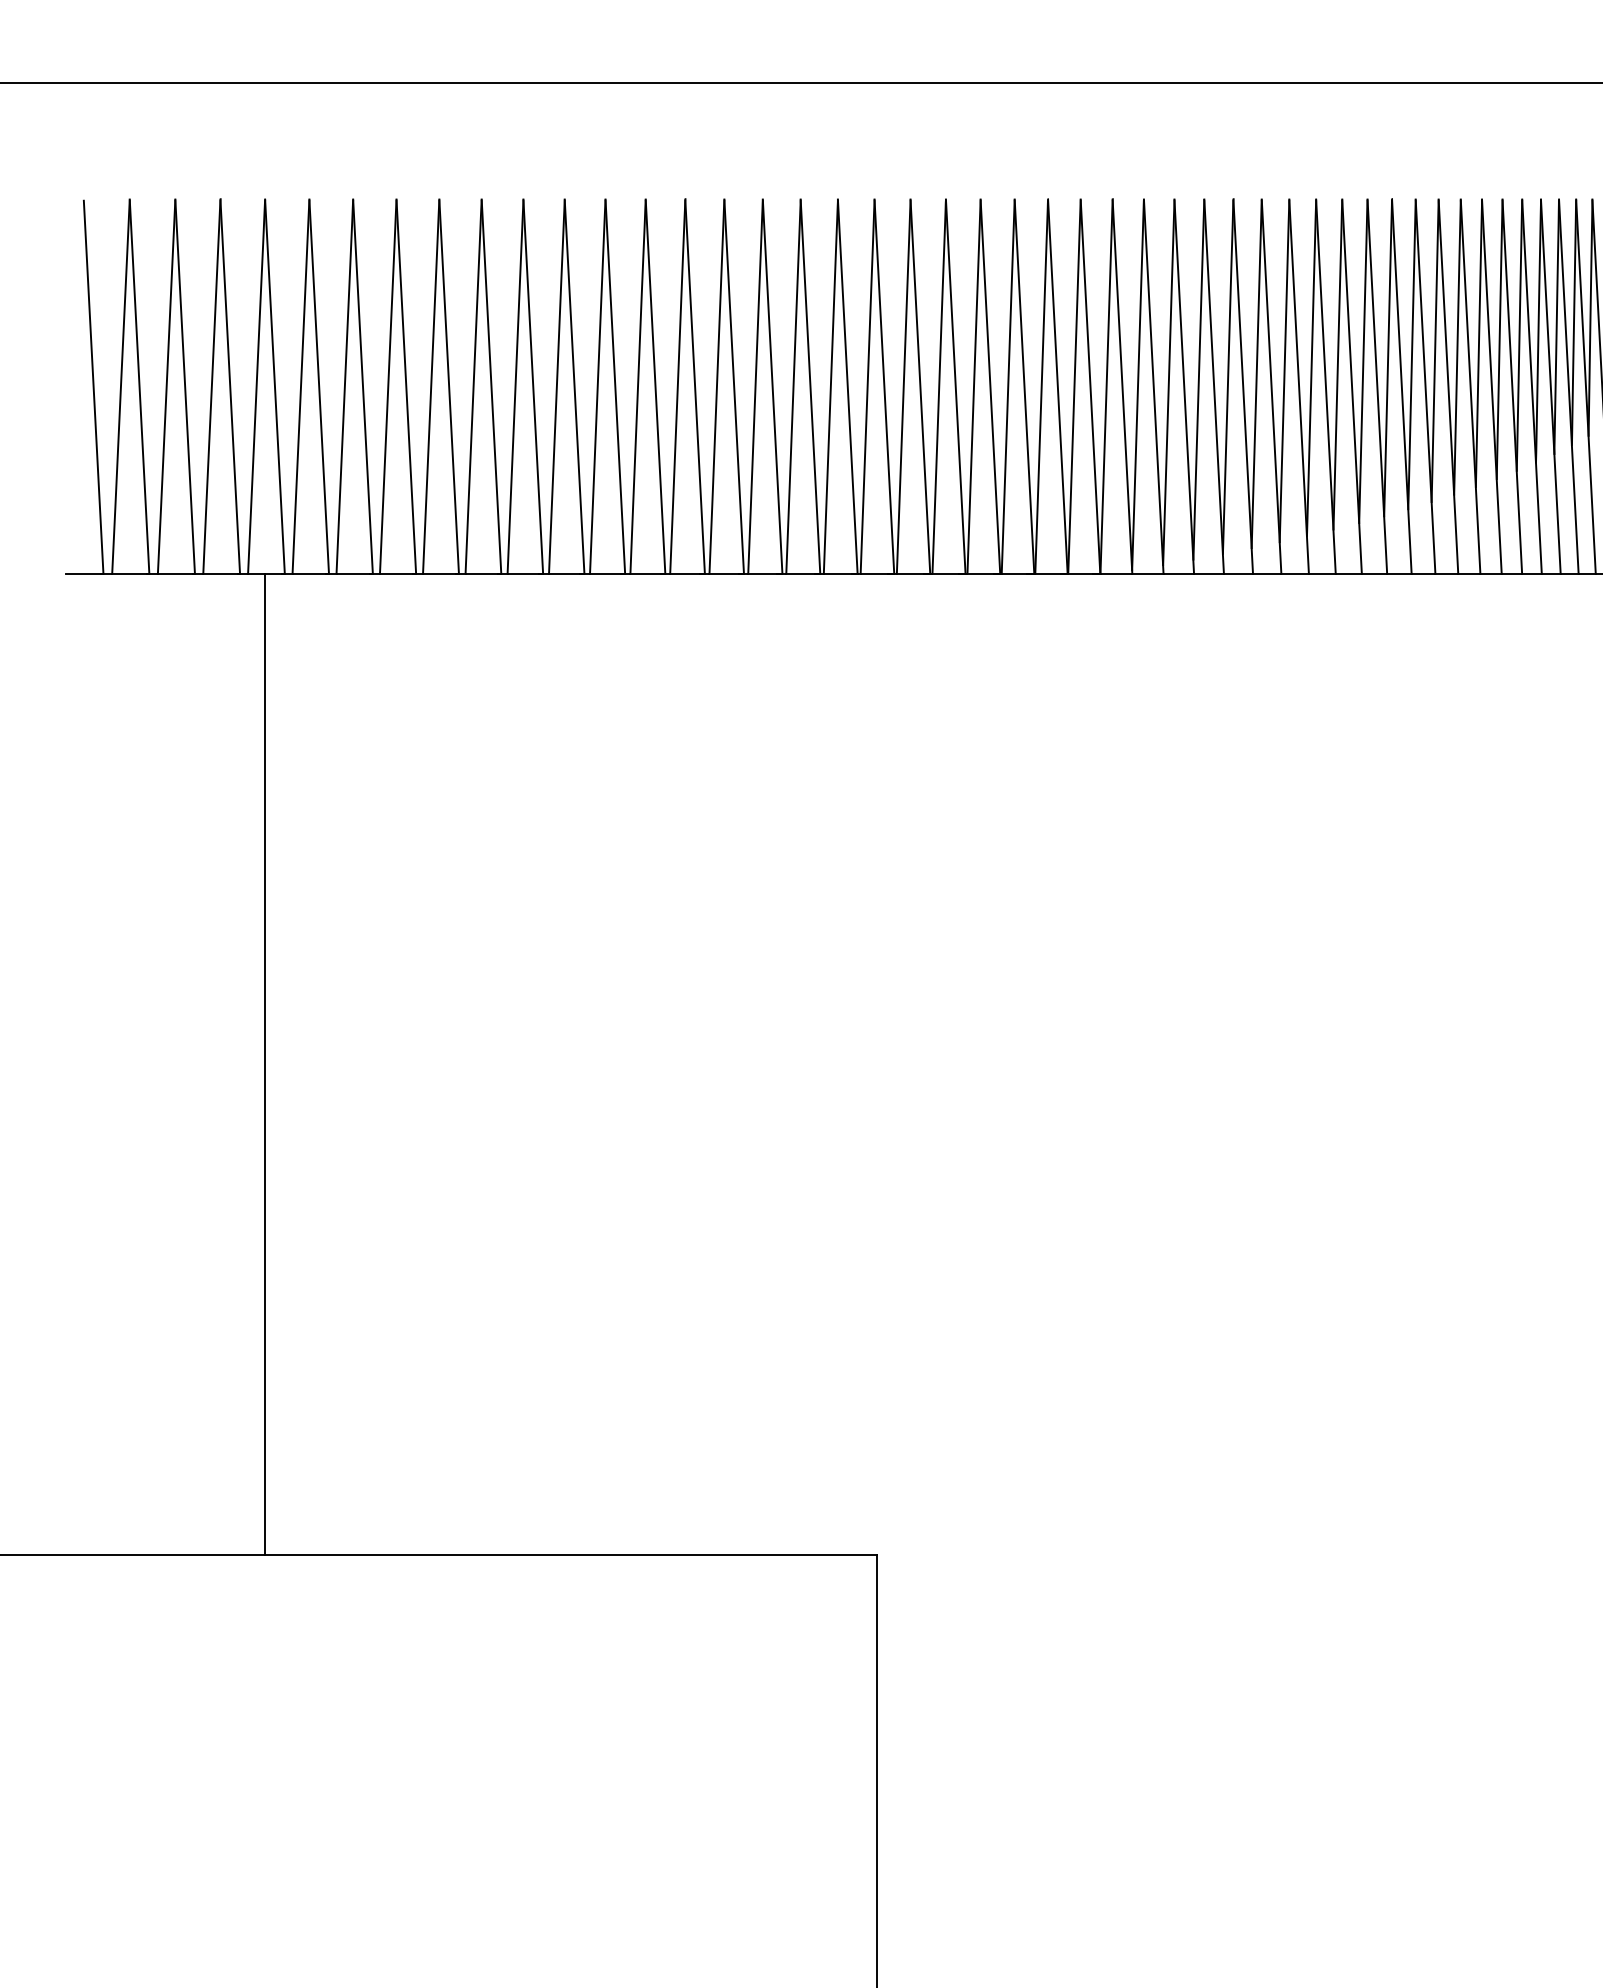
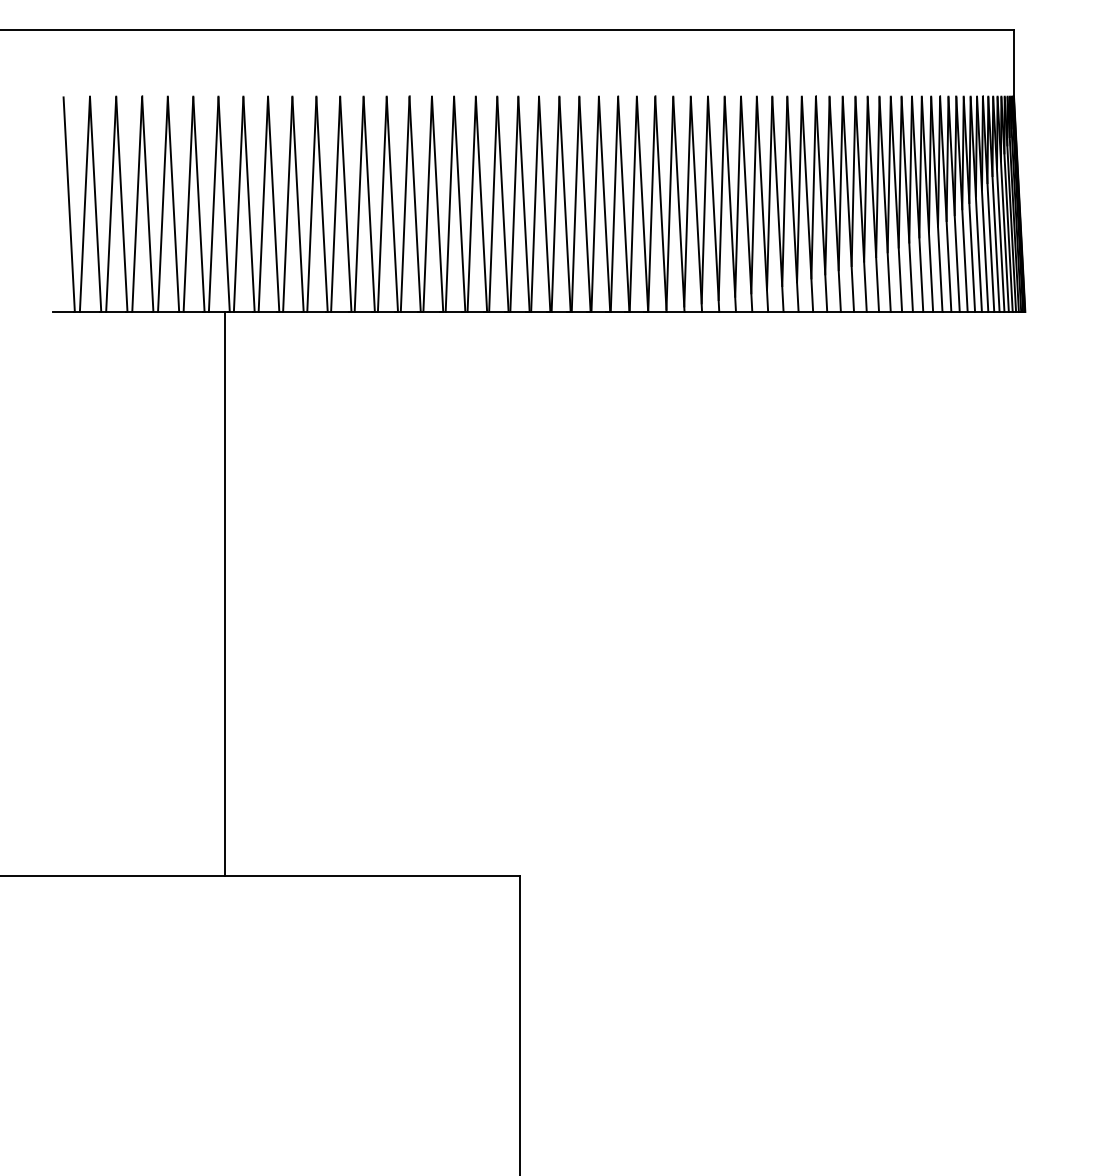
line: (264, 1063) -> (224, 593), moved

